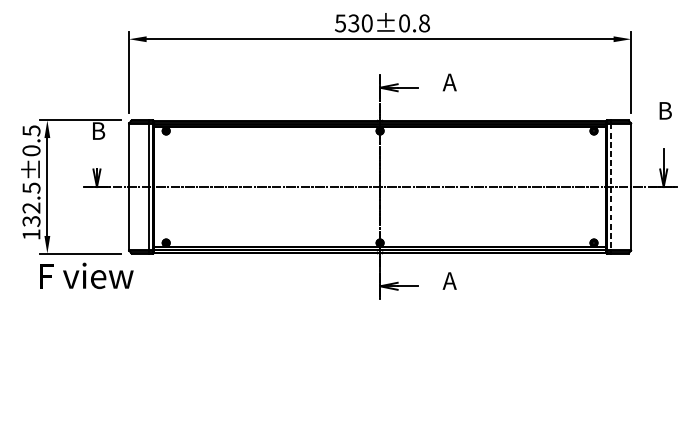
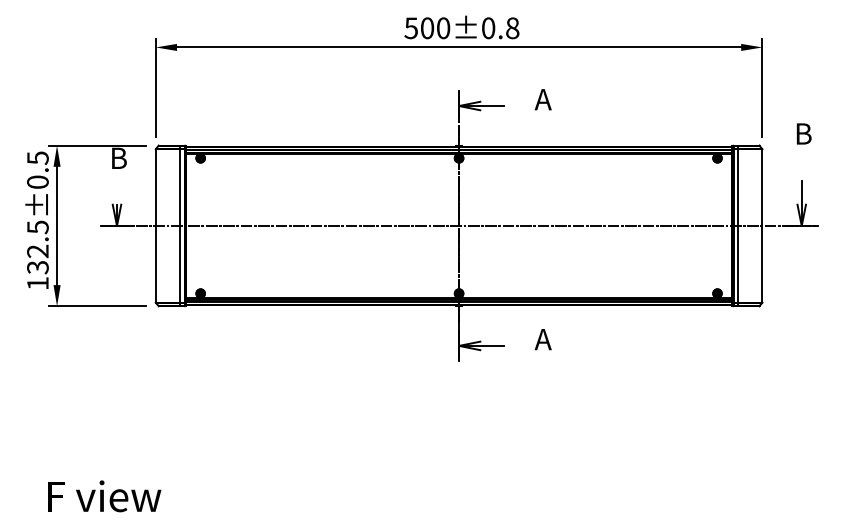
text: (353, 23) -> (427, 28), 530±0.8 -> 500±0.8
line: (611, 186) -> (738, 225), dashed -> solid
text: (86, 276) -> (104, 496), moved

